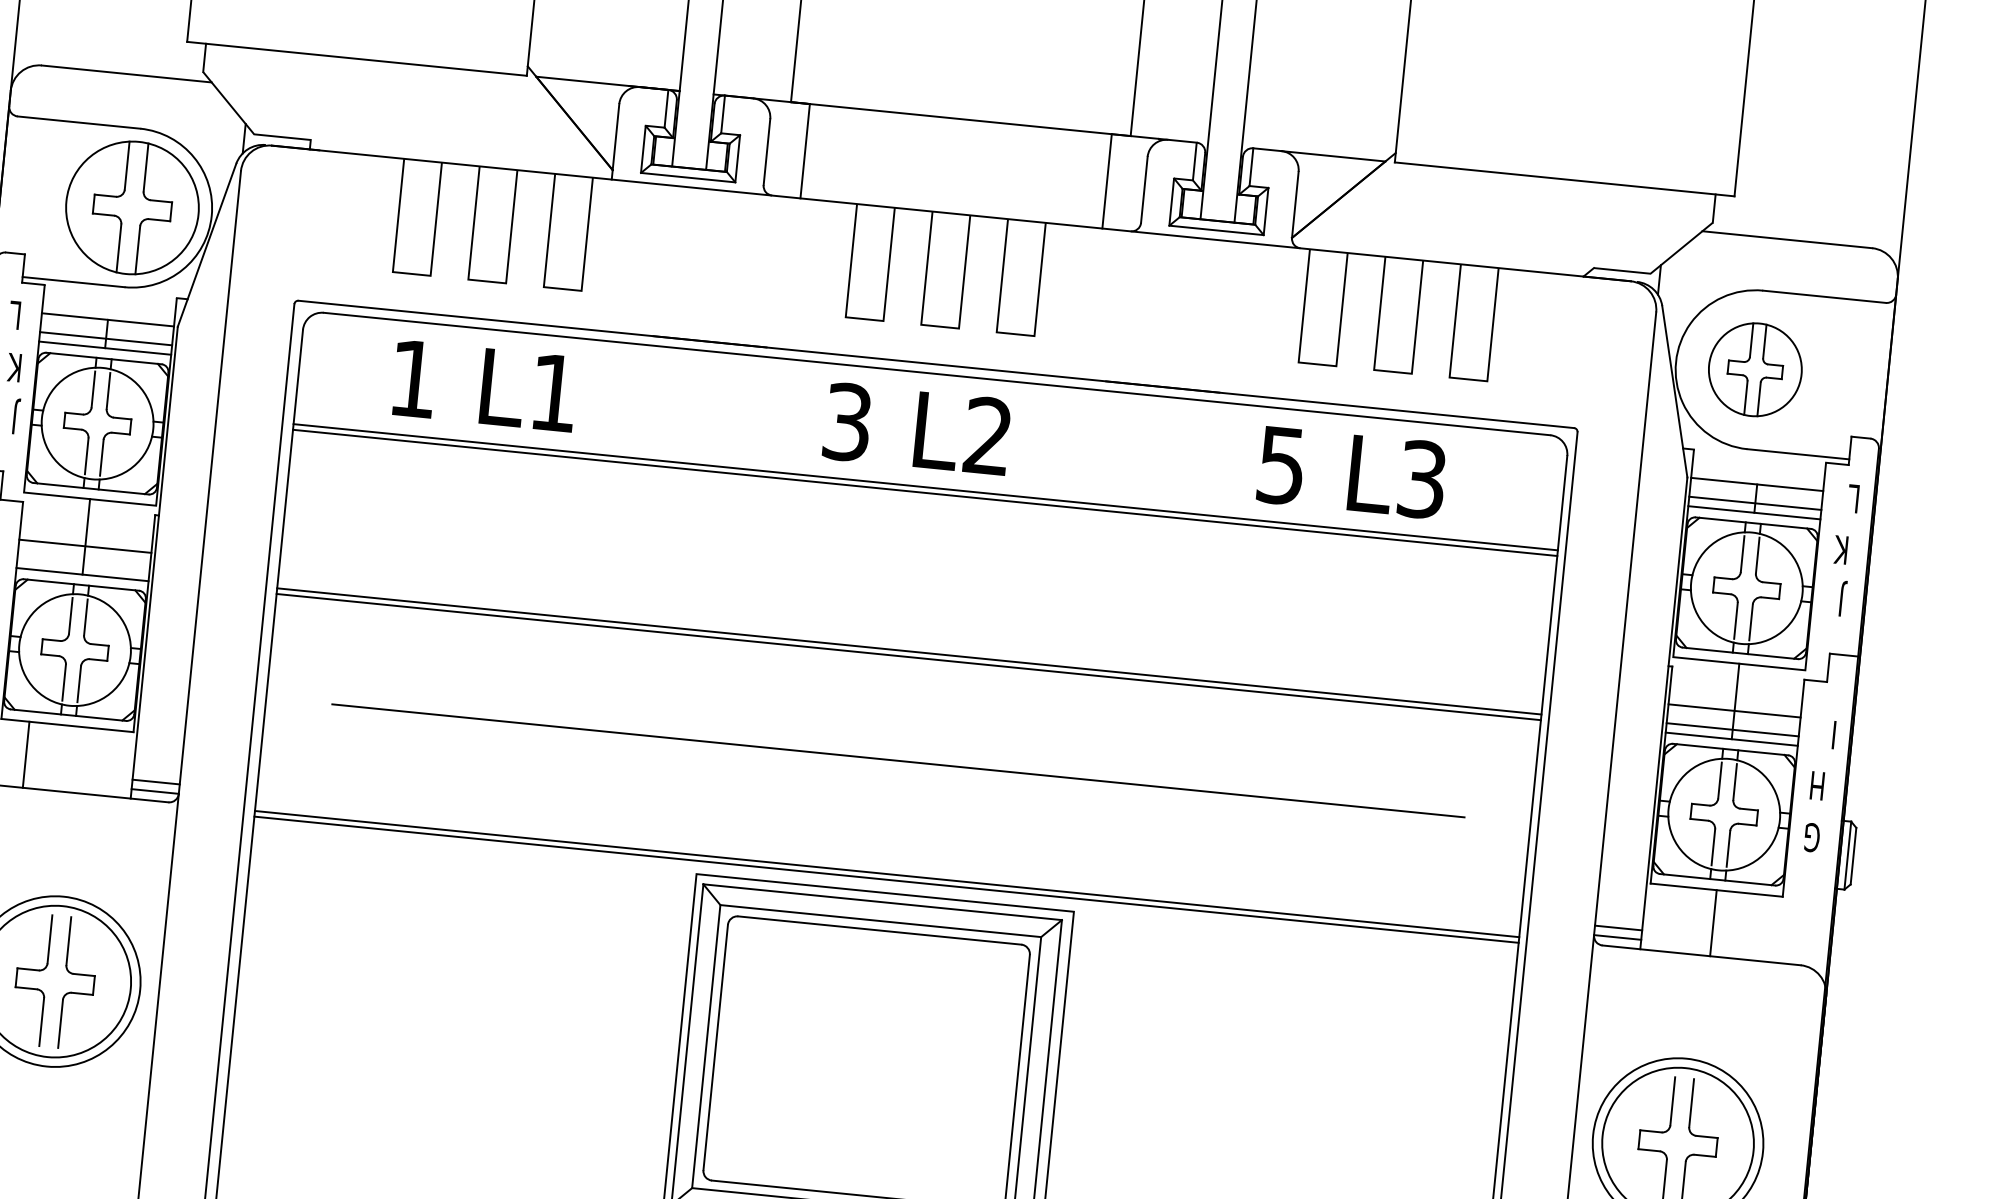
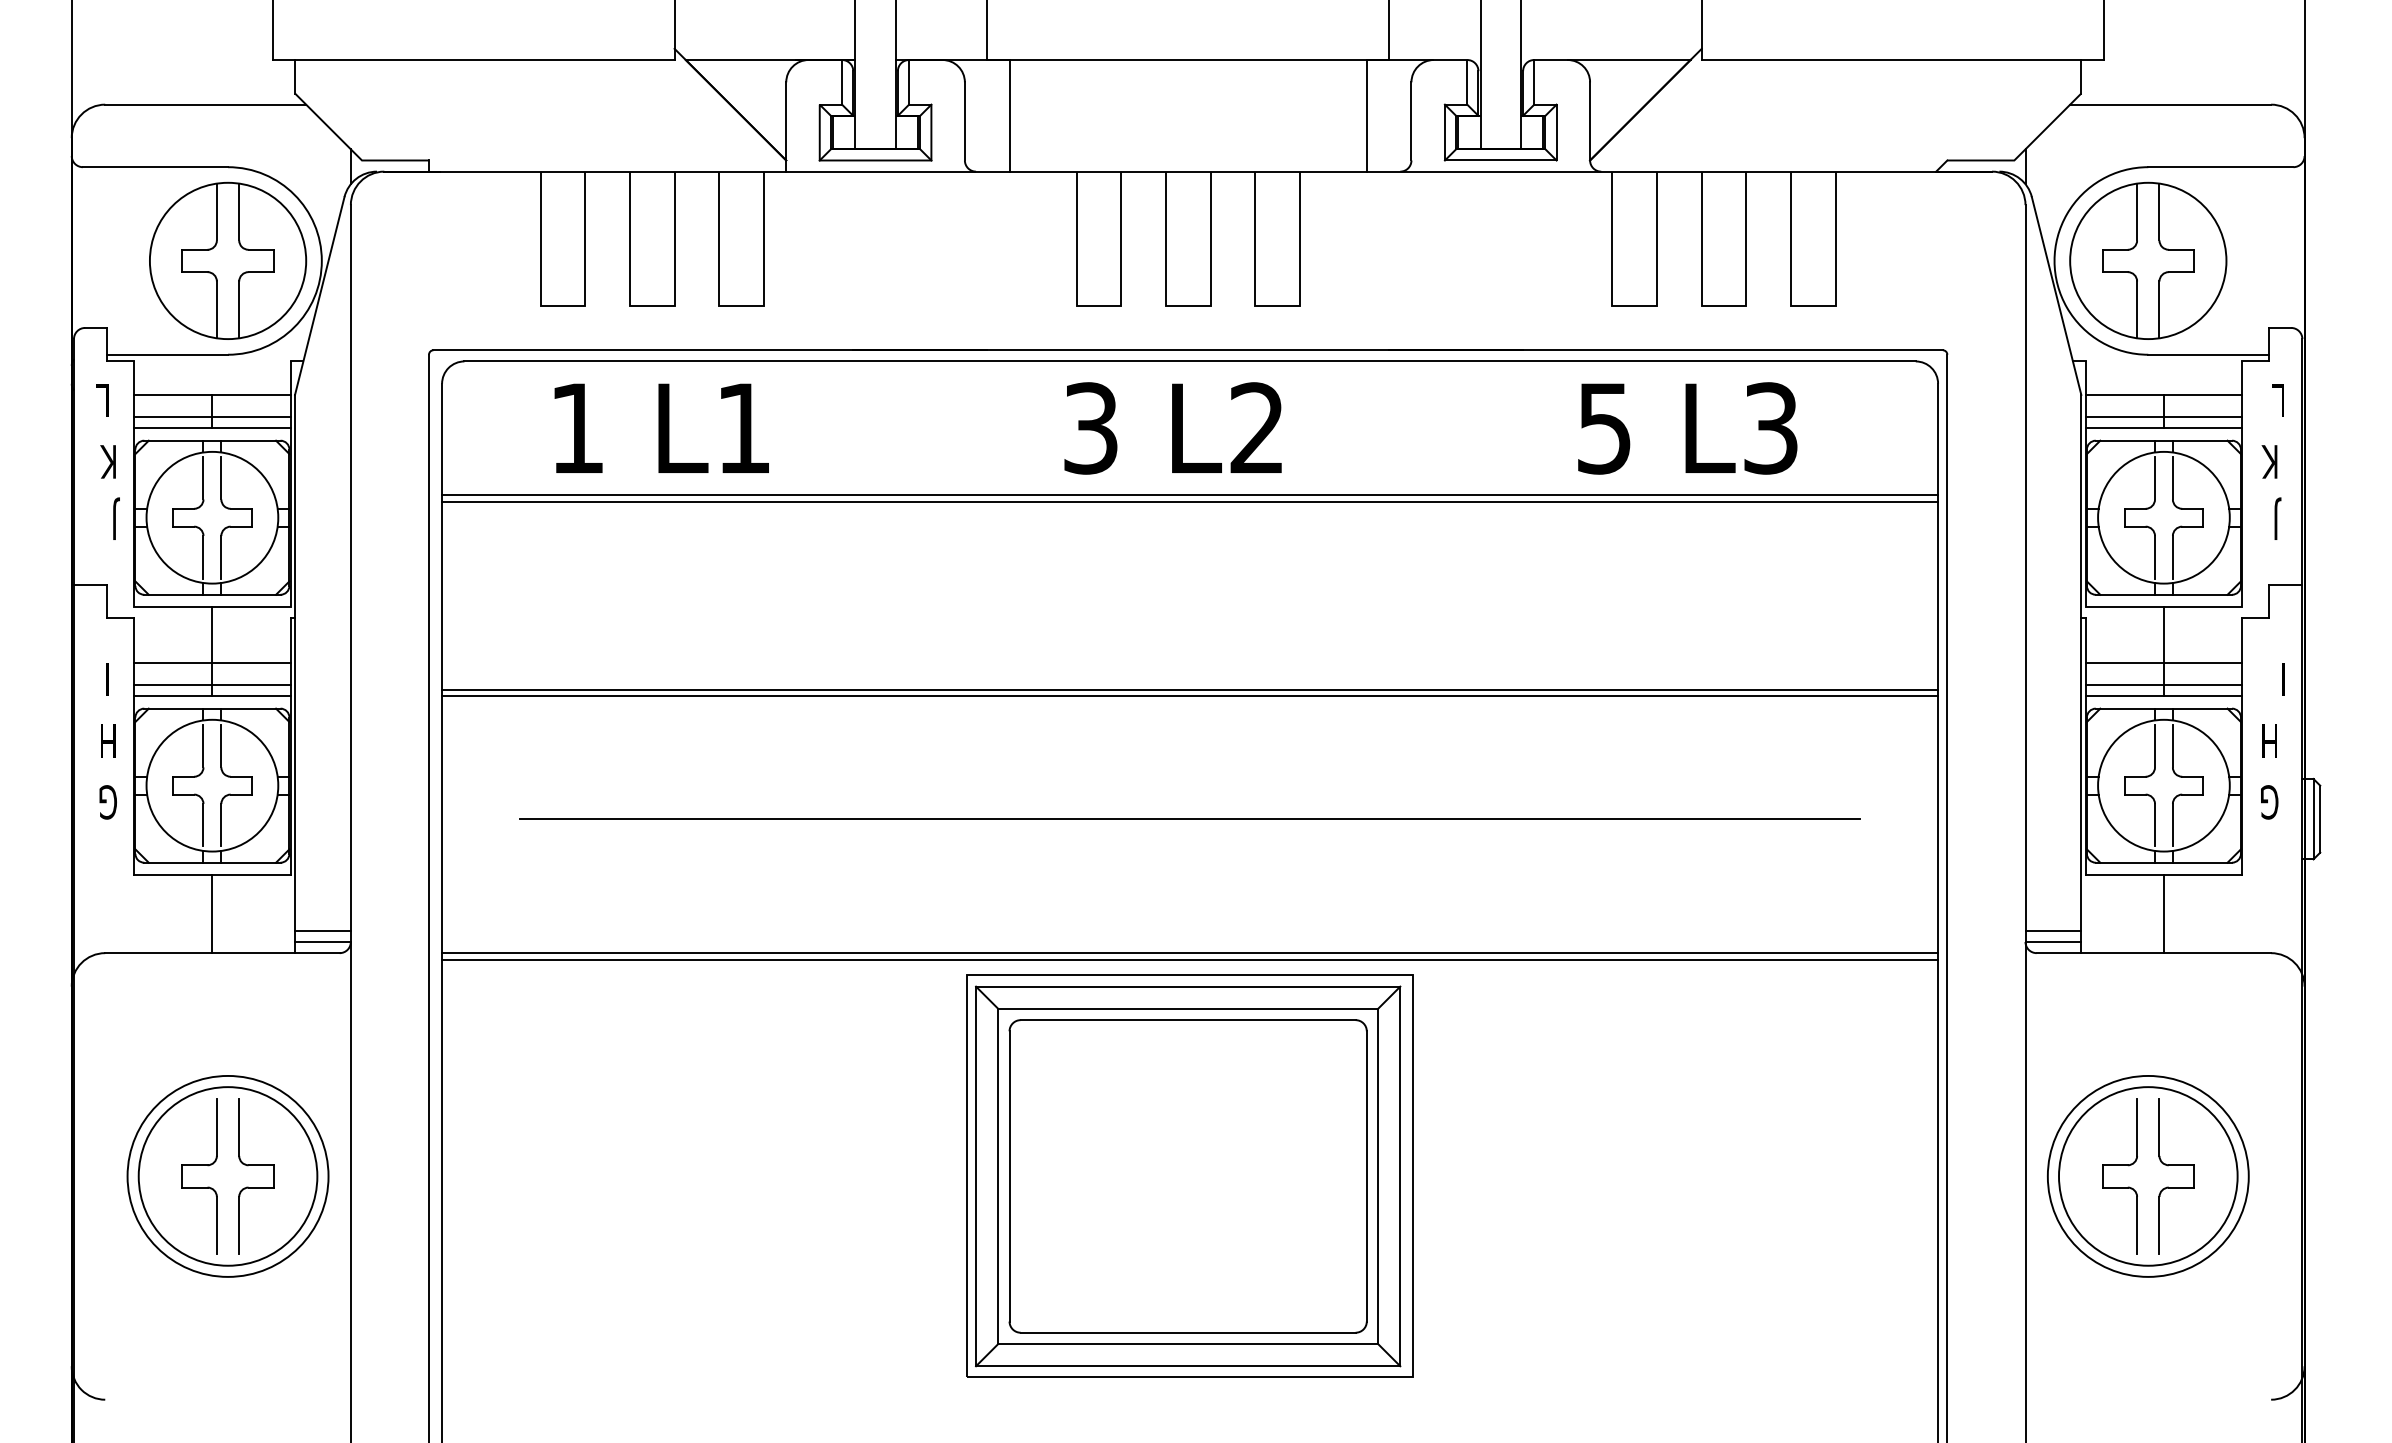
part: (1755, 369) -> (2148, 260), size x1.43
line: (83, 565) -> (212, 685), added
line: (26, 755) -> (212, 914), moved

